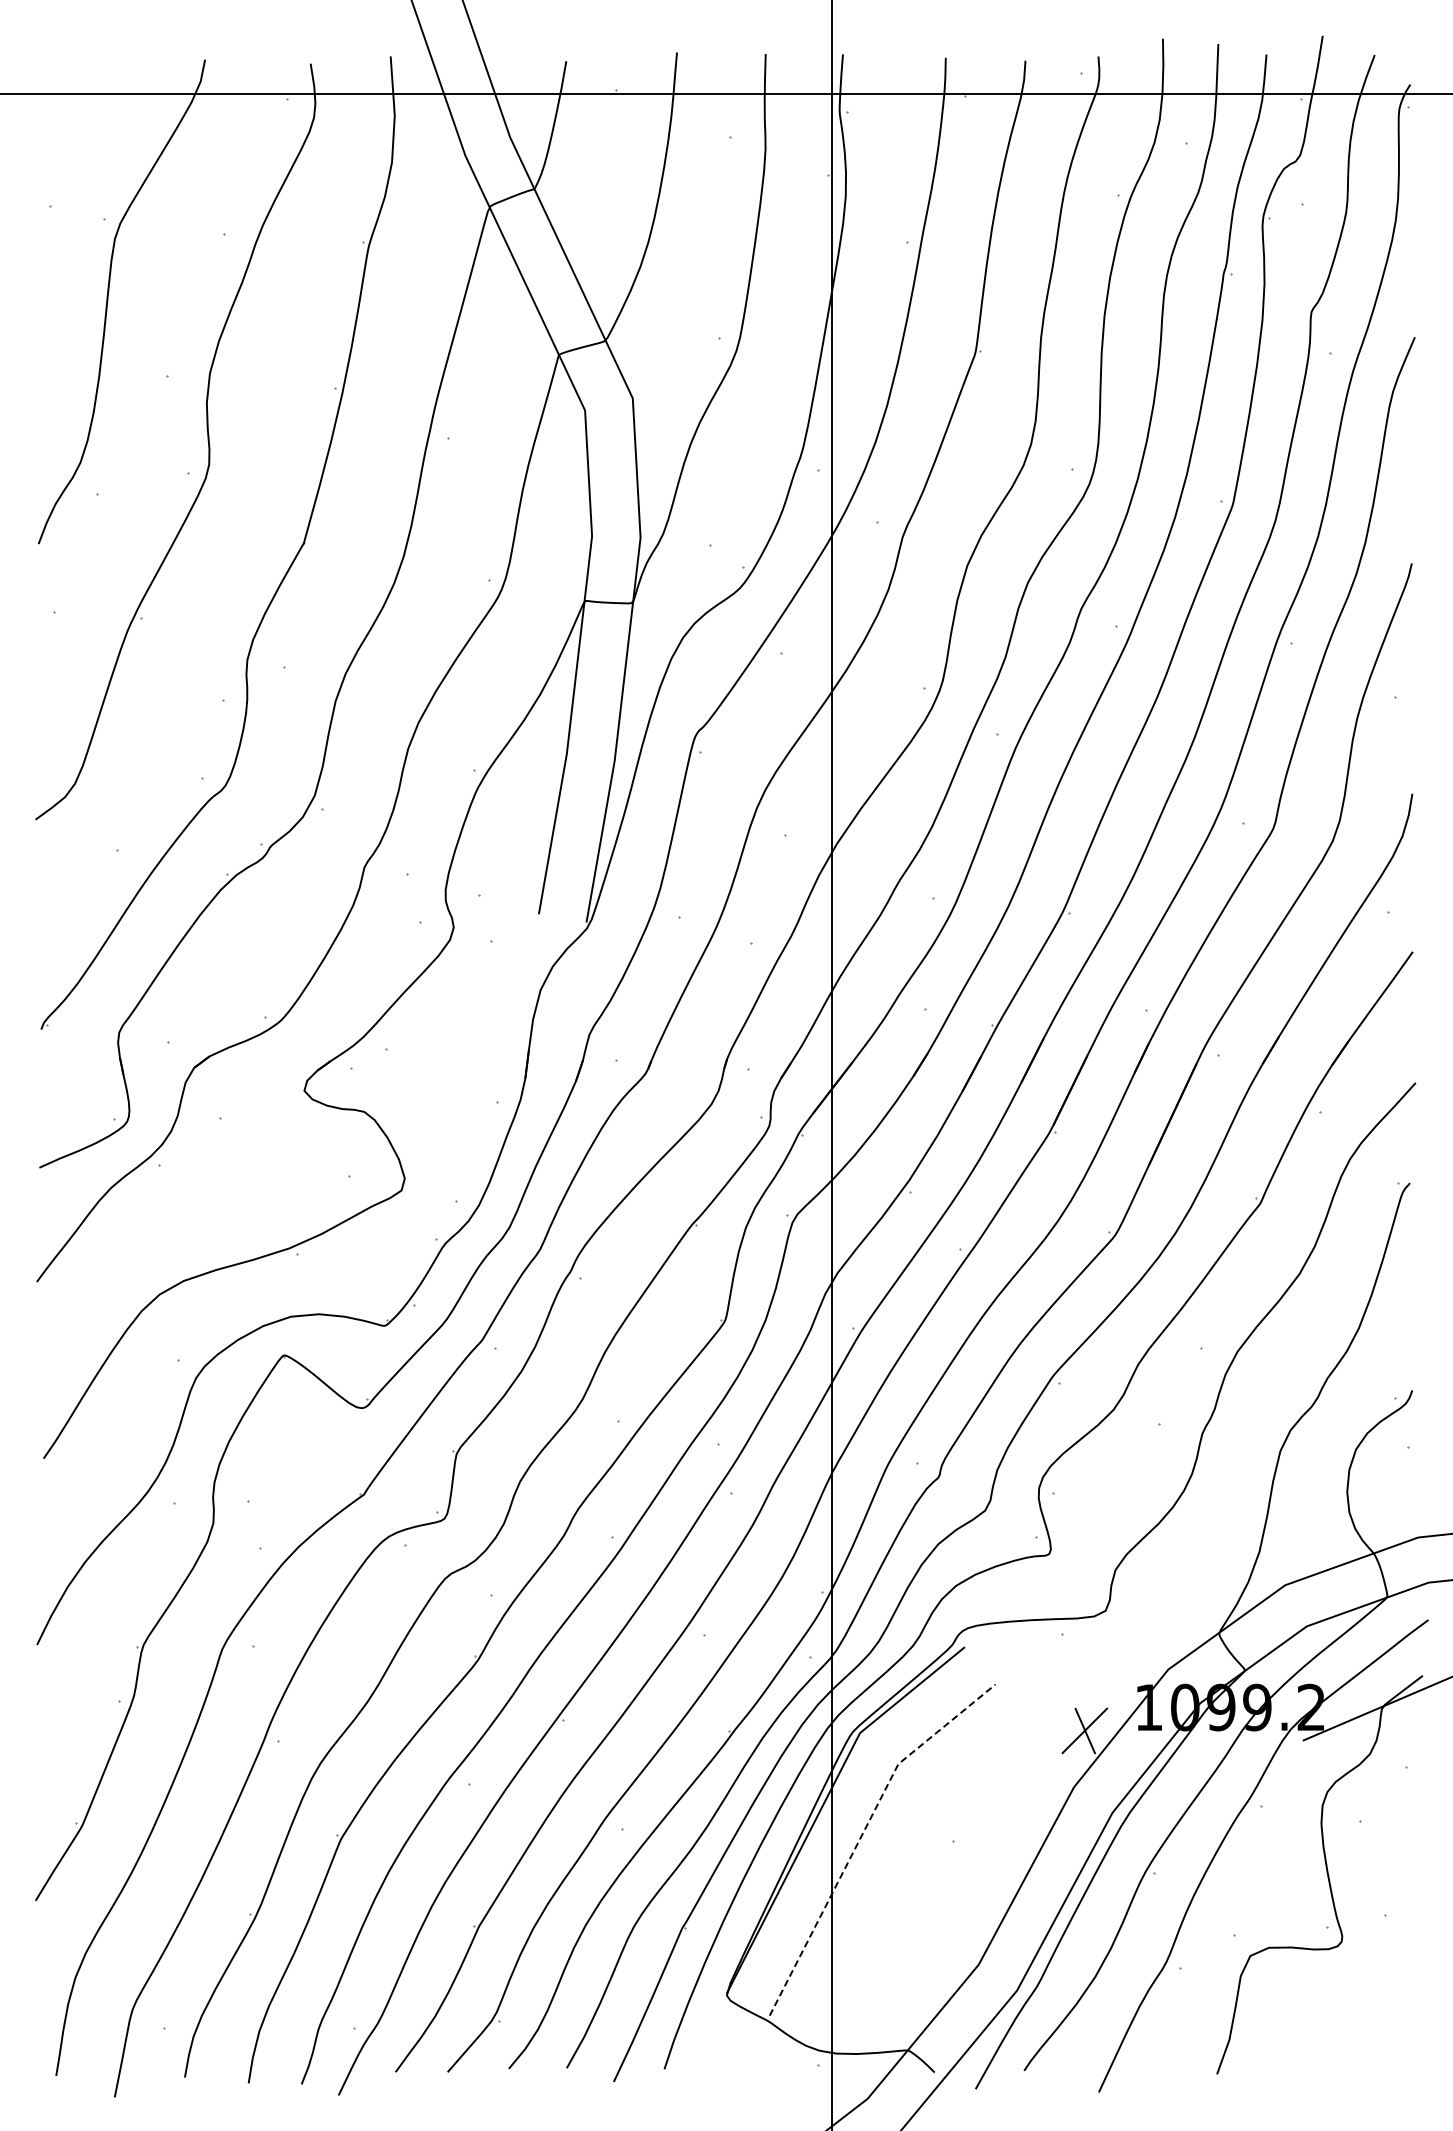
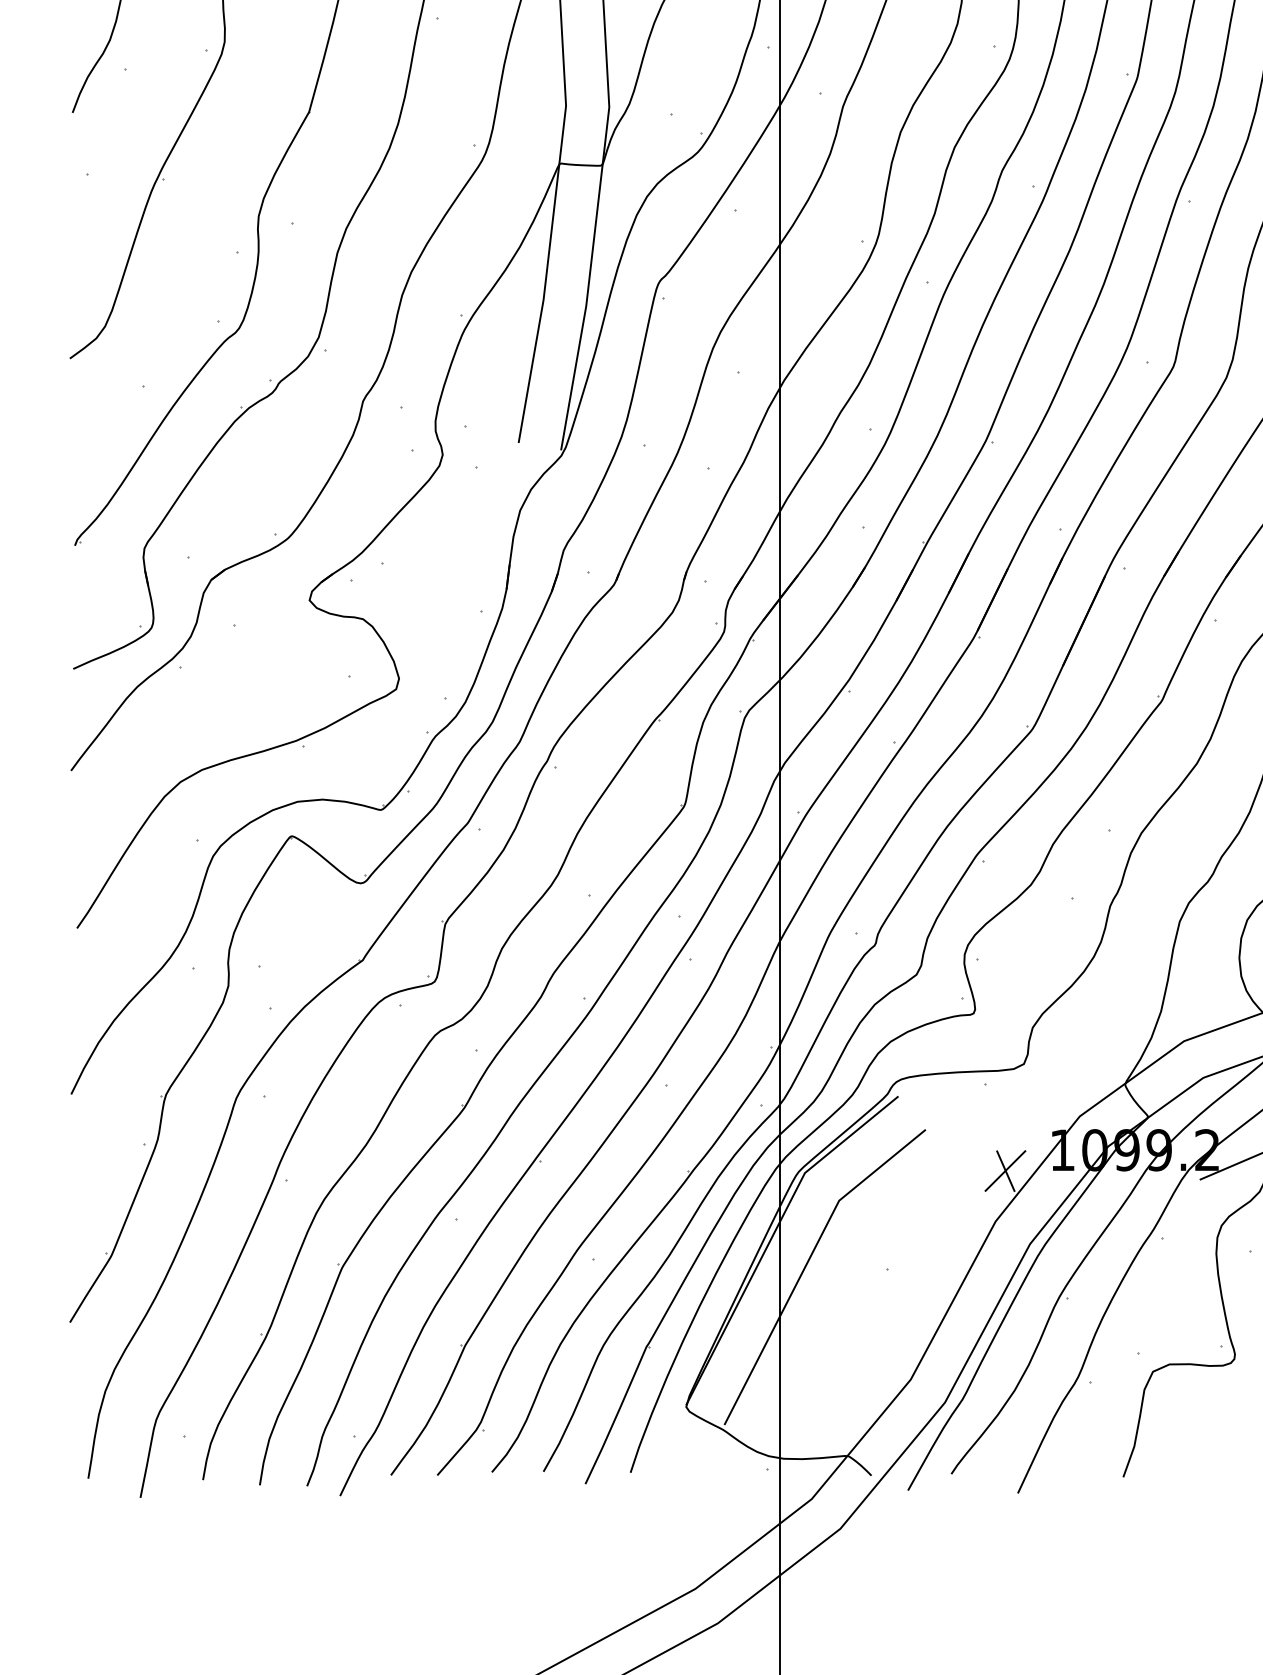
line: (862, 1833) -> (807, 1262), dashed -> solid

